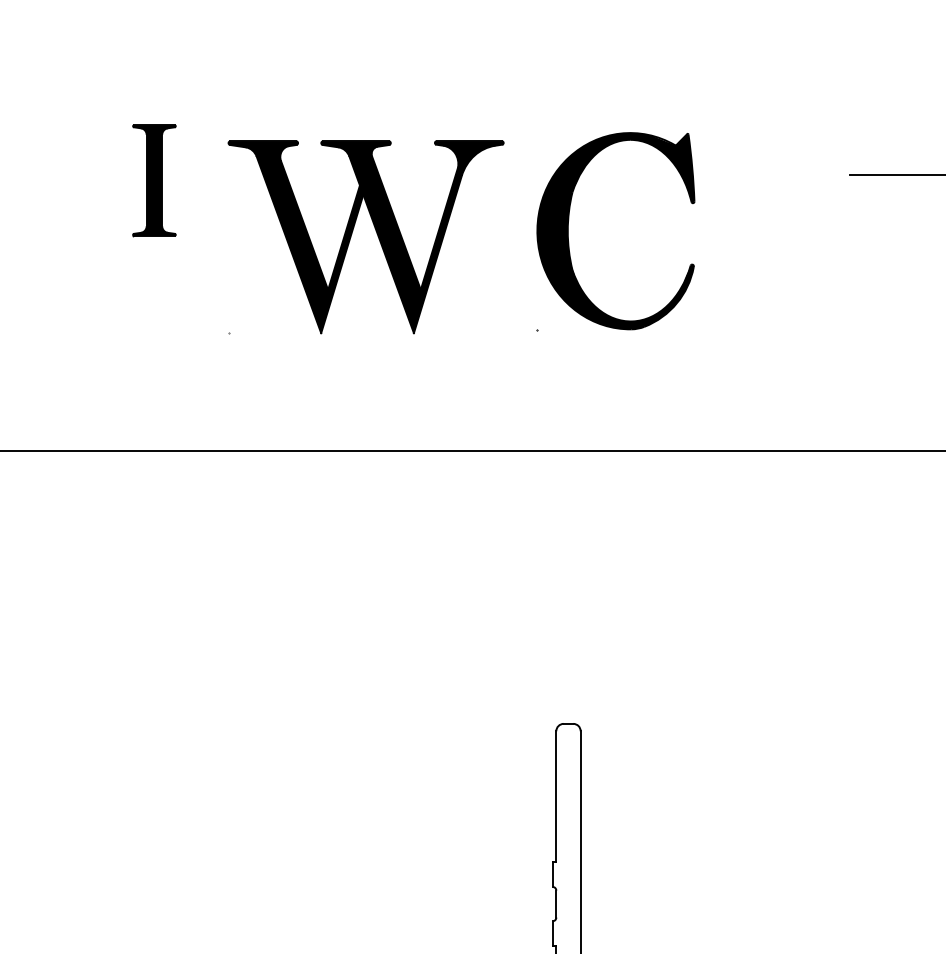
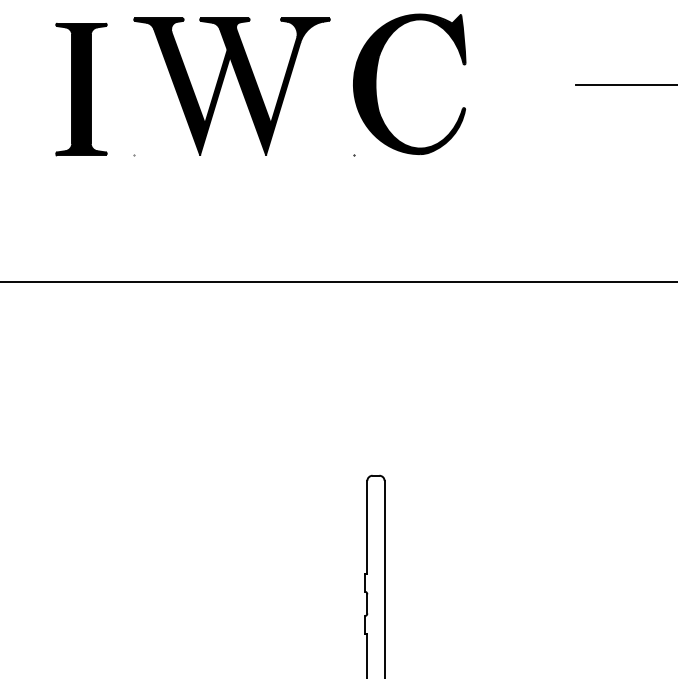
part: (154, 180) -> (81, 89), size x1.67
part: (375, 231) -> (238, 82), moved
part: (569, 231) -> (376, 84), moved

